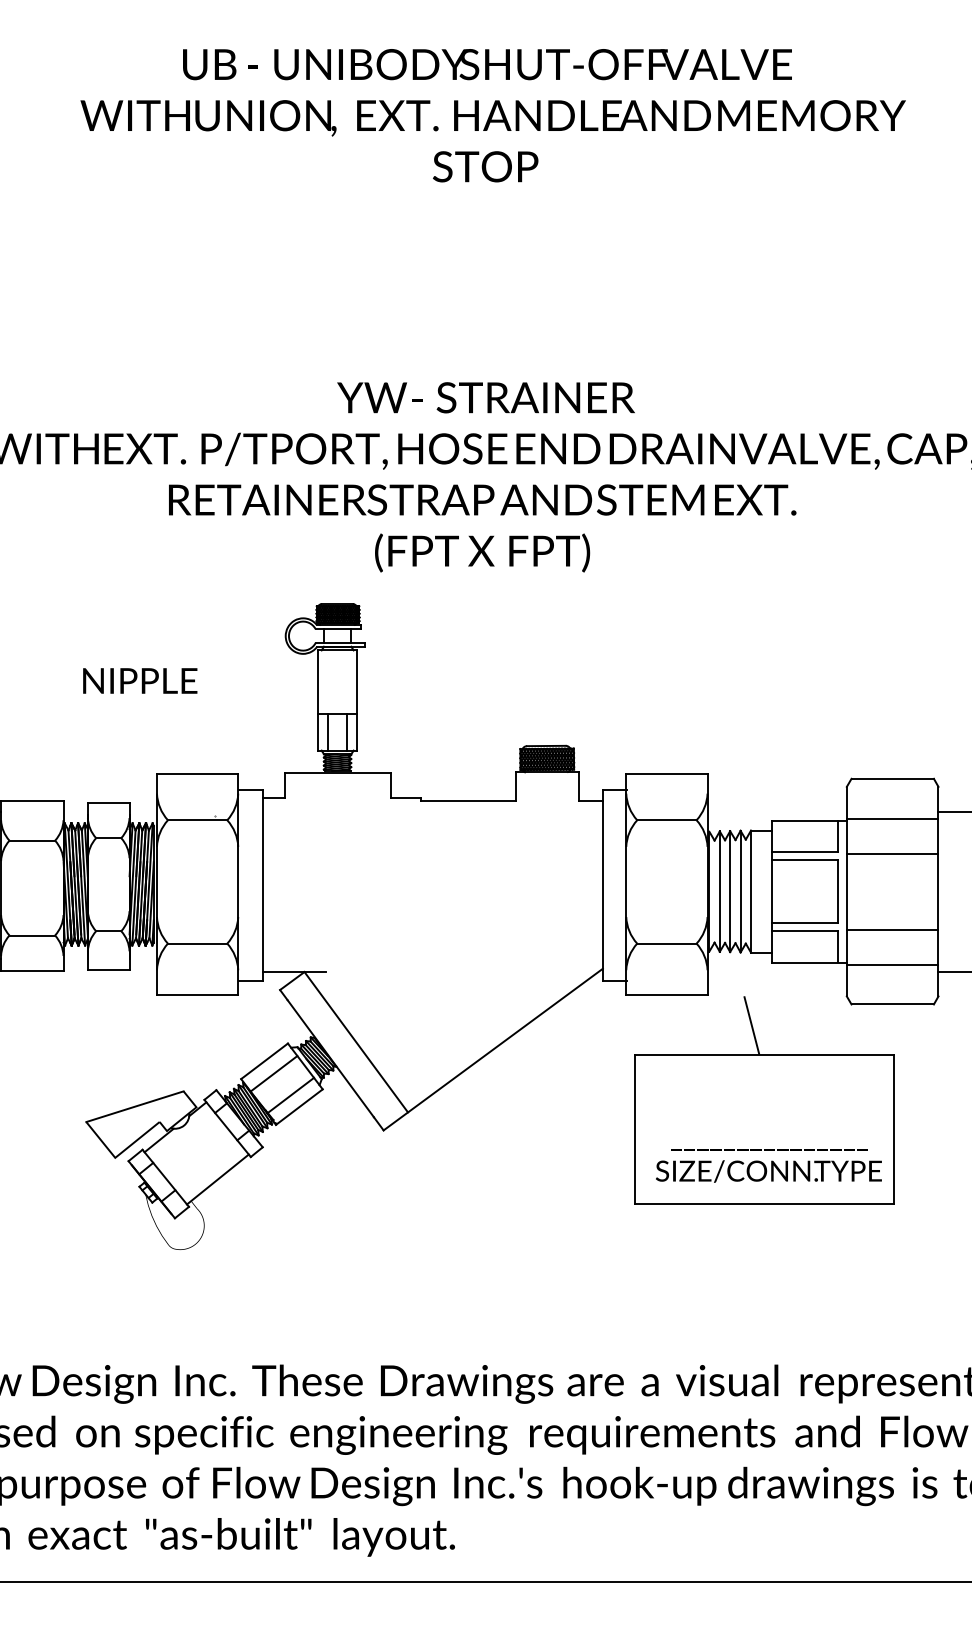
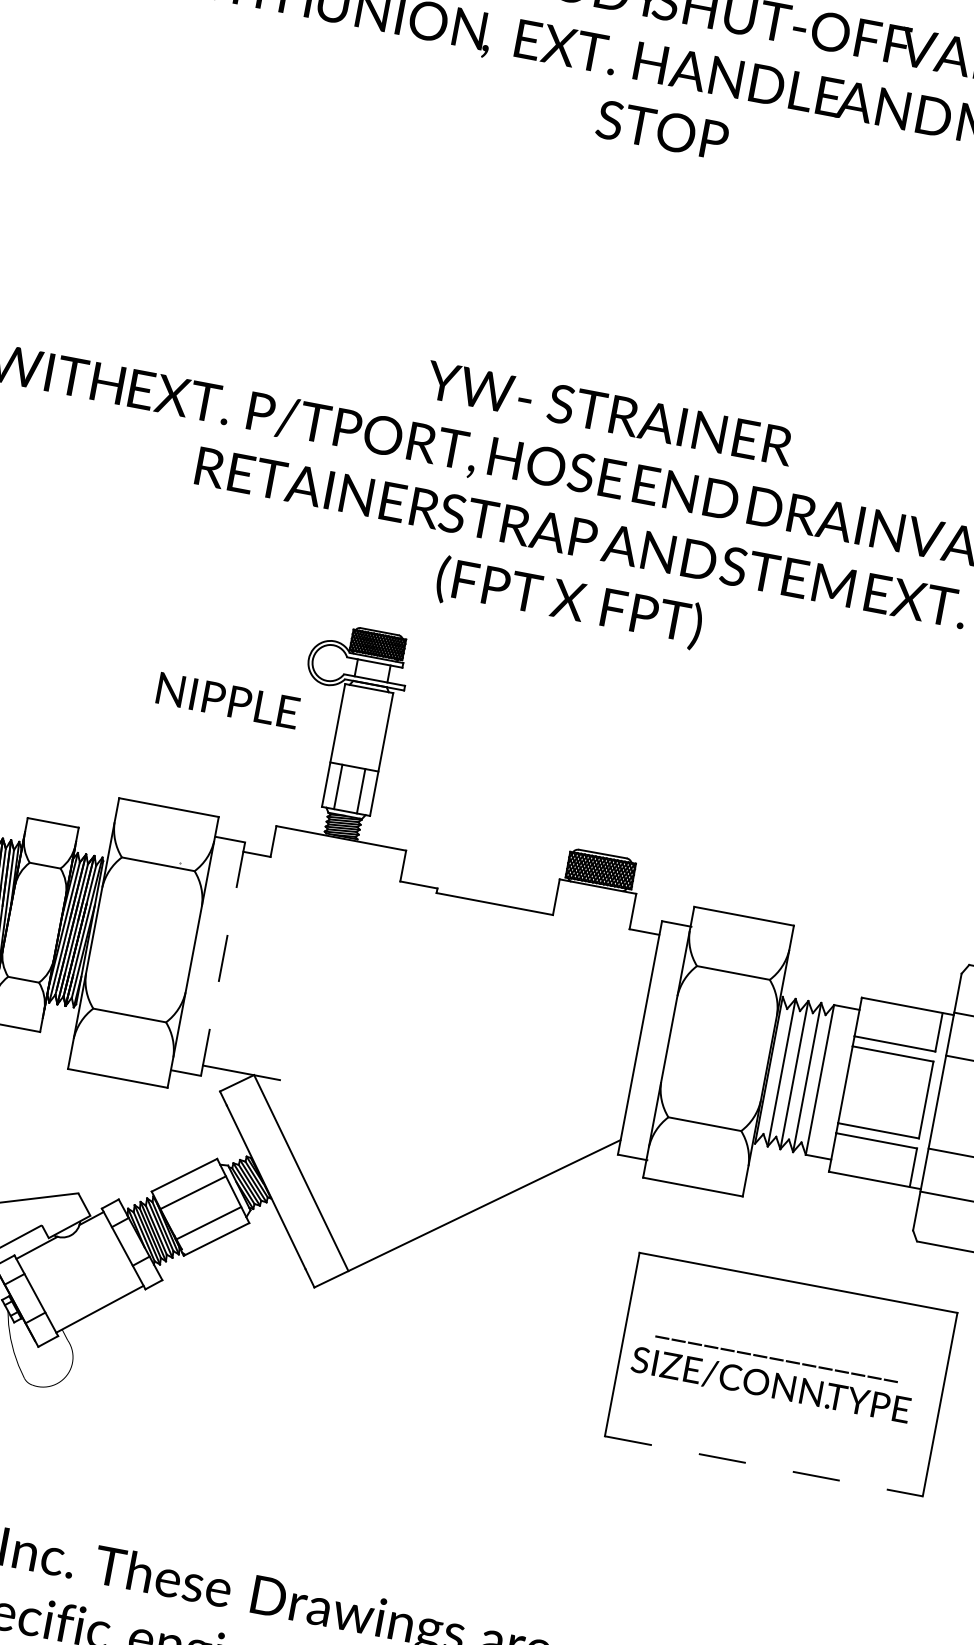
text: (140, 680) -> (228, 700), moved
line: (262, 884) -> (222, 958), solid -> dashed
line: (751, 1025) -> (789, 1244), removed
text: (768, 1165) -> (771, 1377), moved
line: (764, 1204) -> (764, 1466), solid -> dashed

